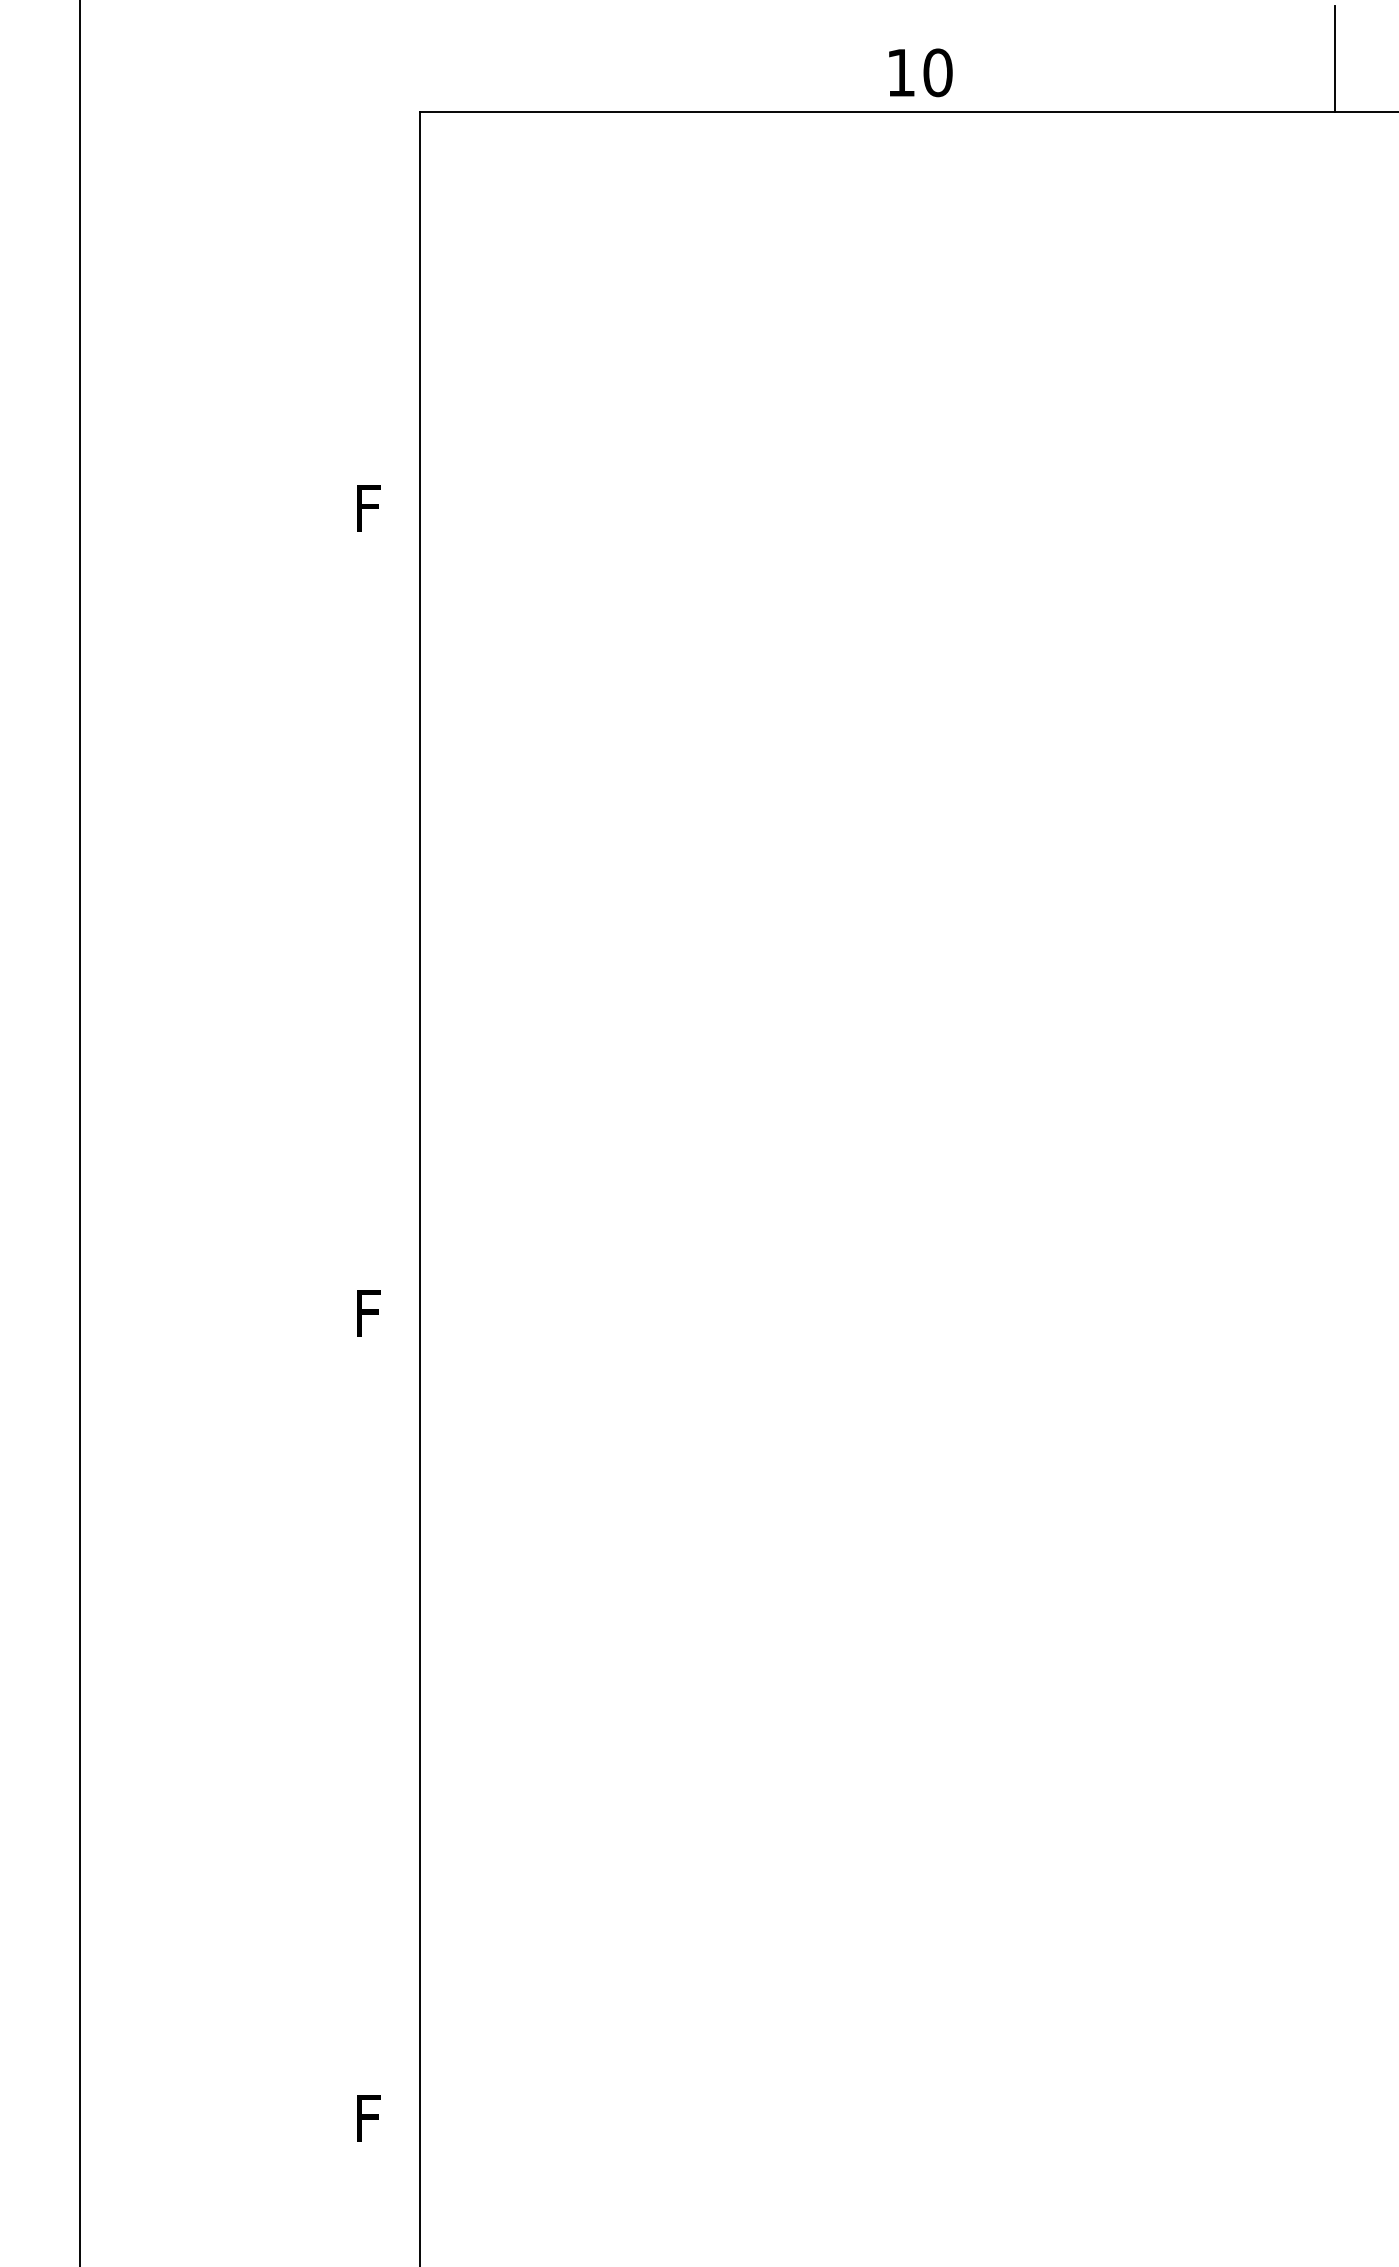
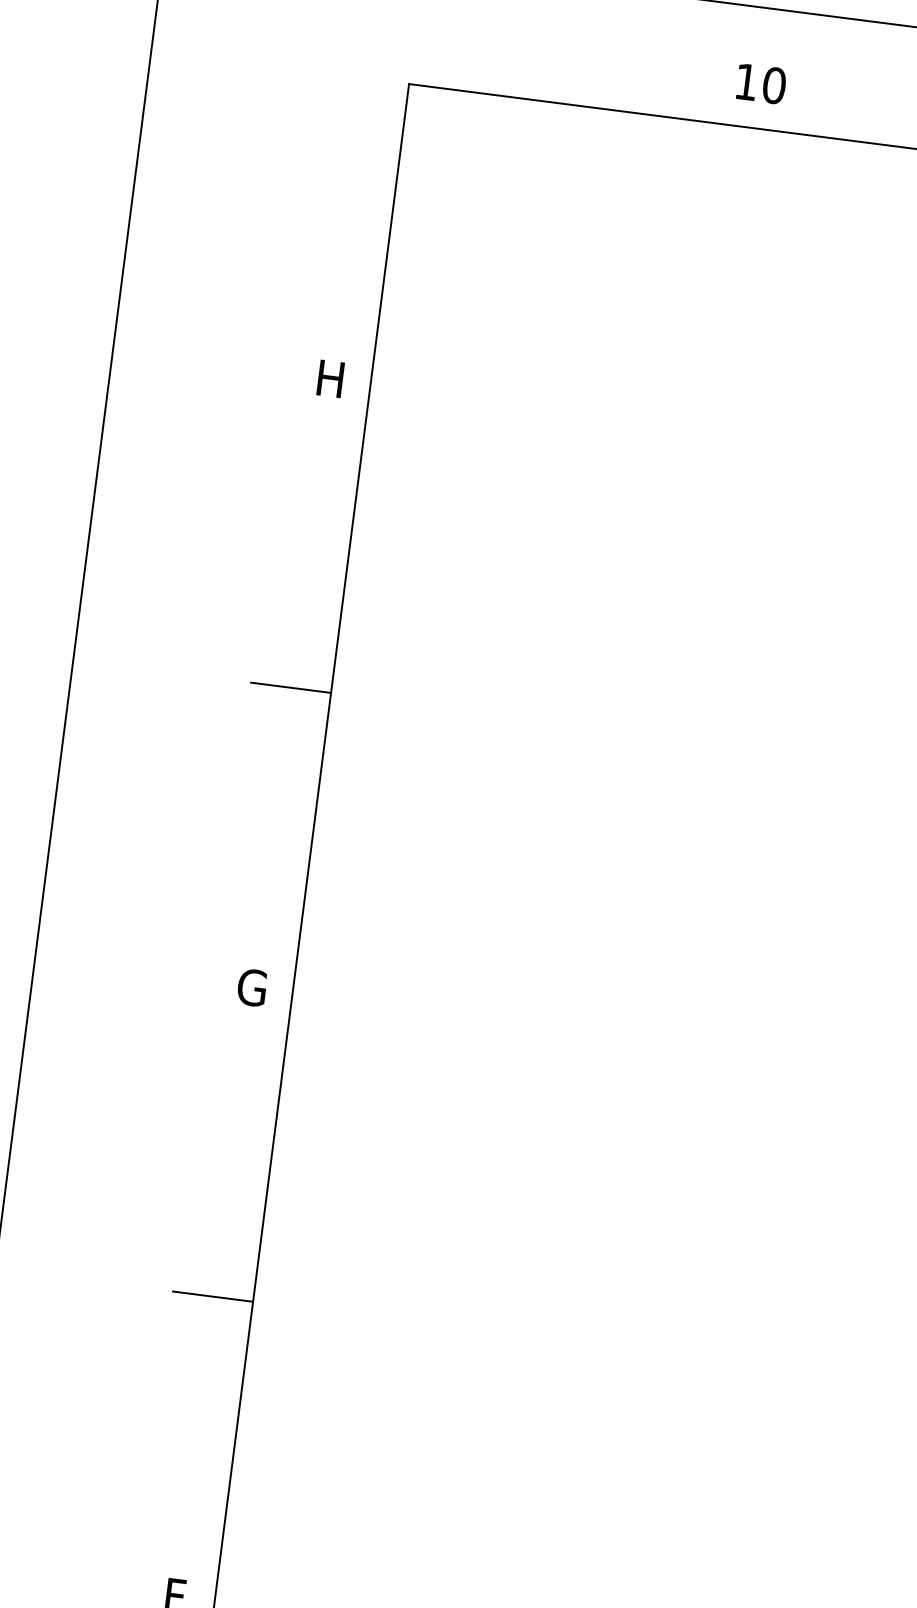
text: (920, 72) -> (761, 83), moved
text: (367, 508) -> (330, 379), F -> H
line: (367, 916) -> (291, 687), added
text: (366, 1313) -> (251, 987), F -> G
line: (367, 1721) -> (213, 1296), added

